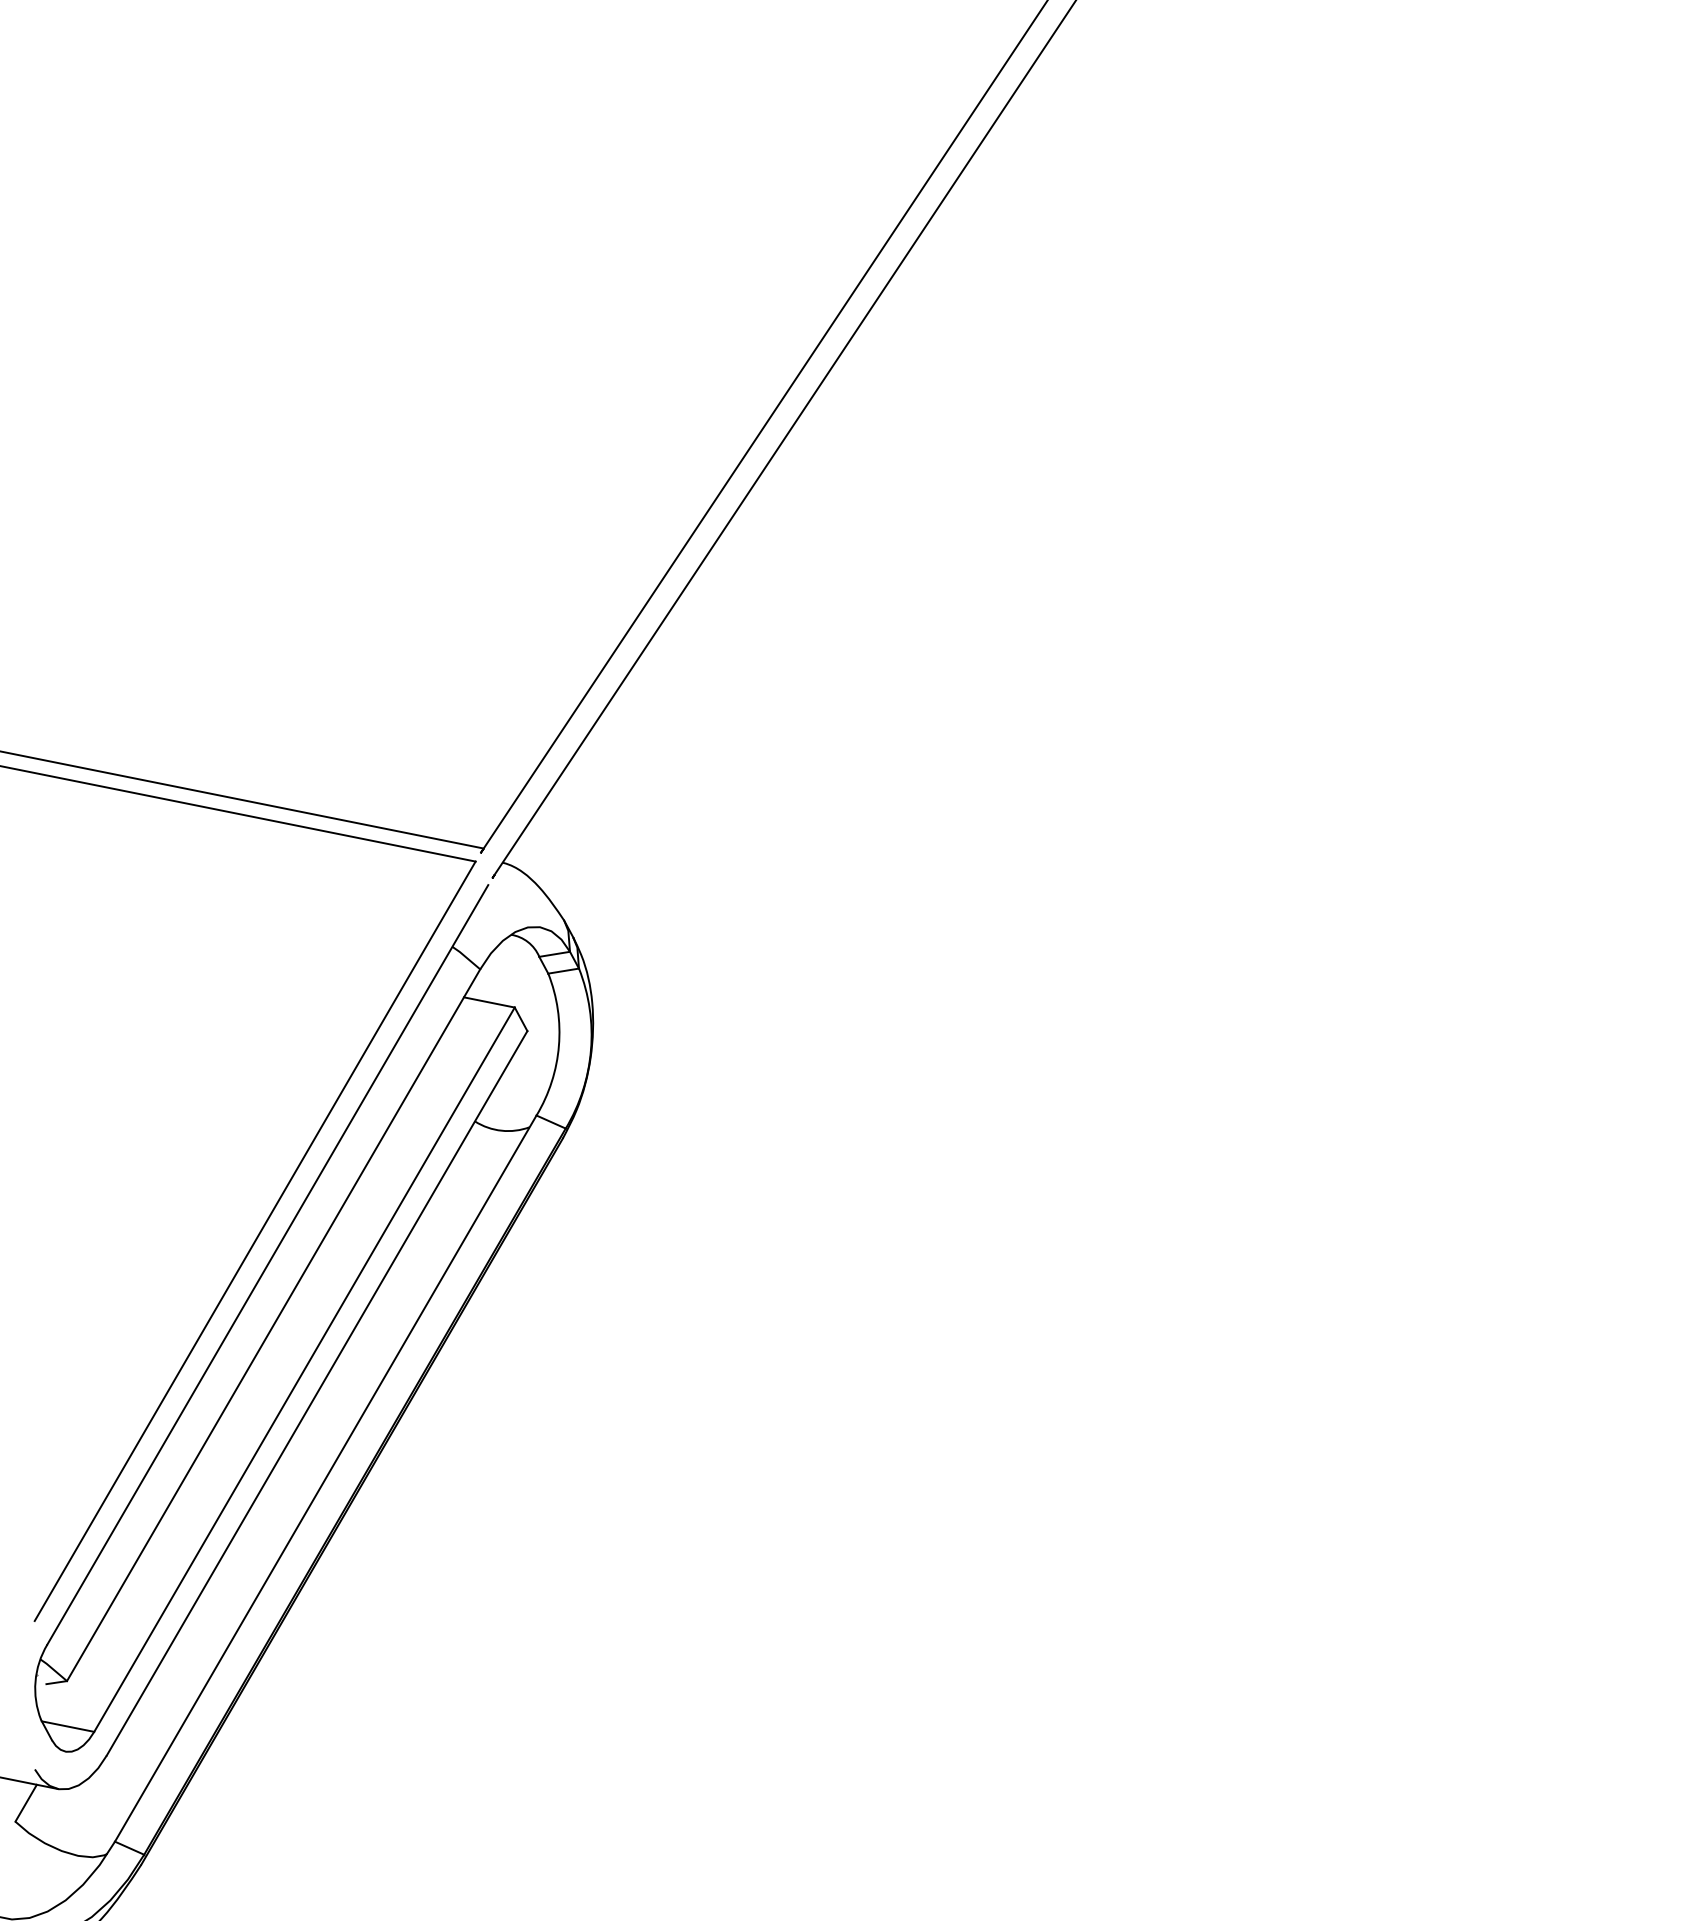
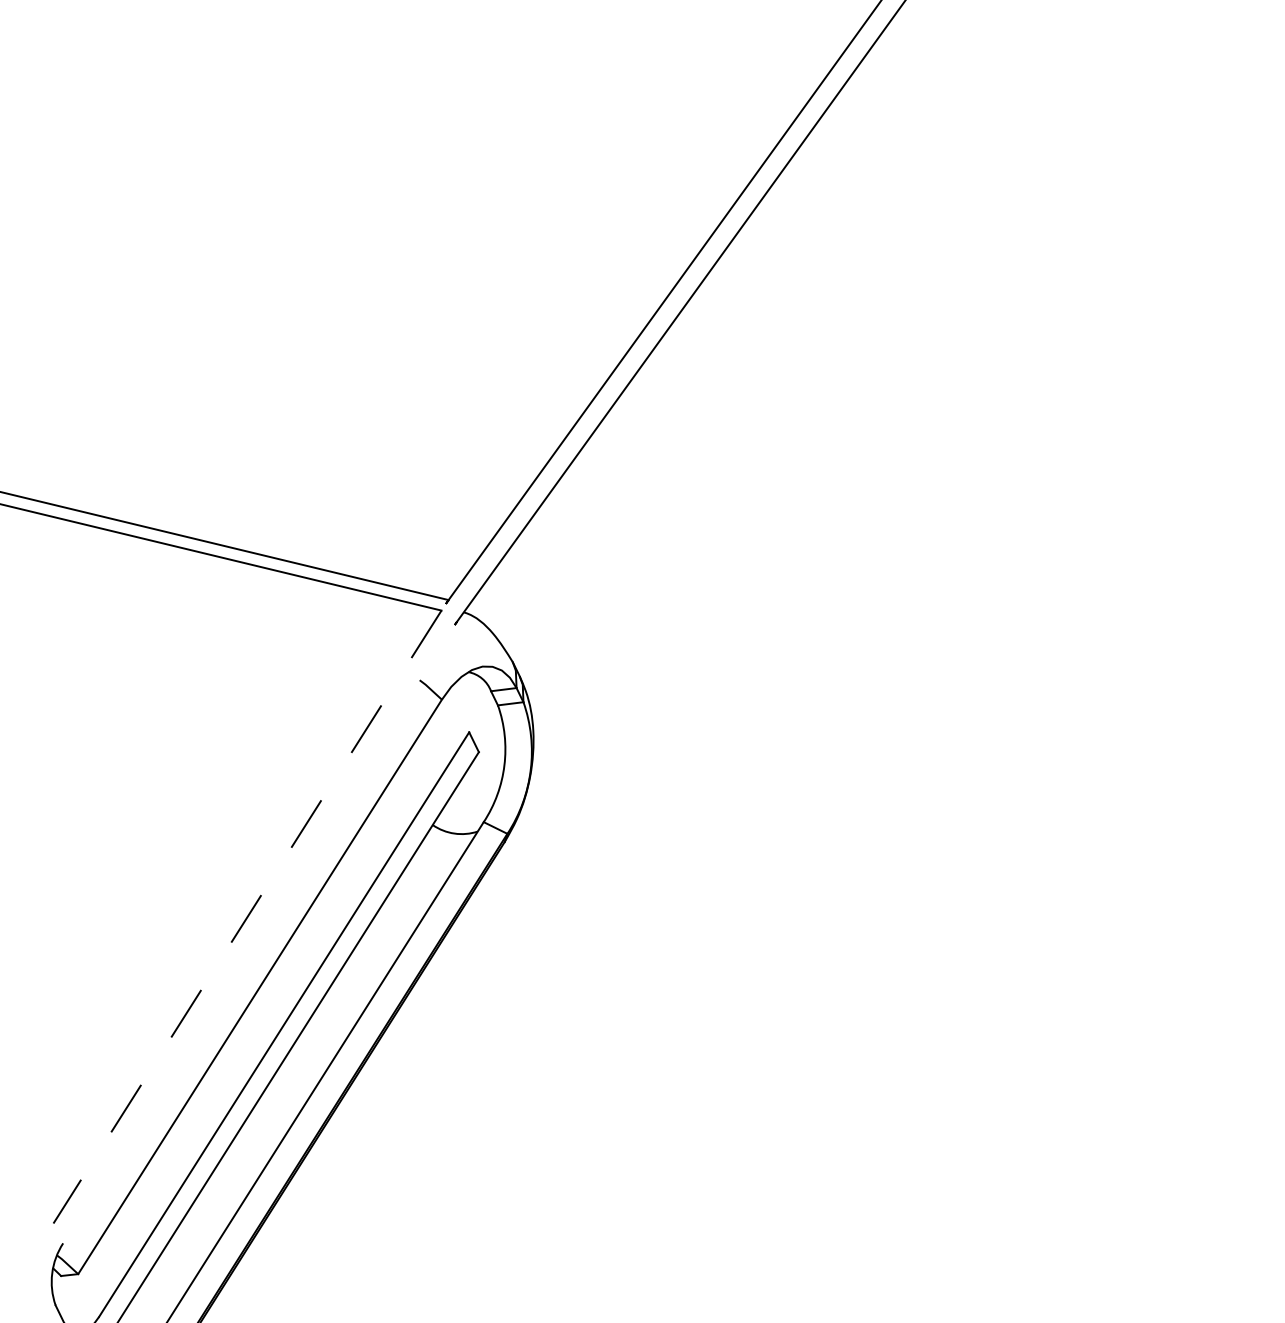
line: (488, 1002) -> (447, 727), removed
line: (254, 1241) -> (246, 917), solid -> dashed
line: (267, 1264) -> (256, 936), removed
line: (67, 1726) -> (77, 1311), removed

